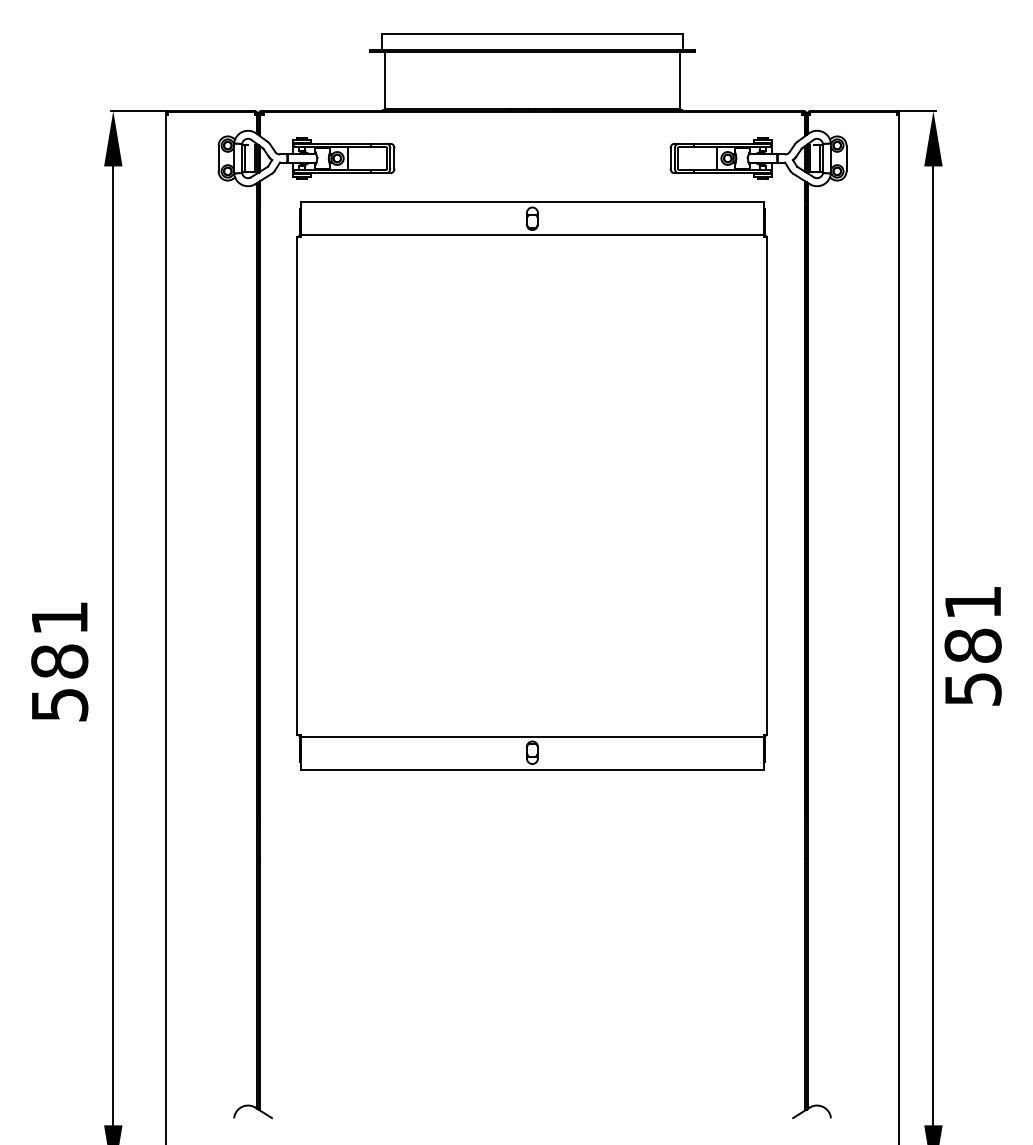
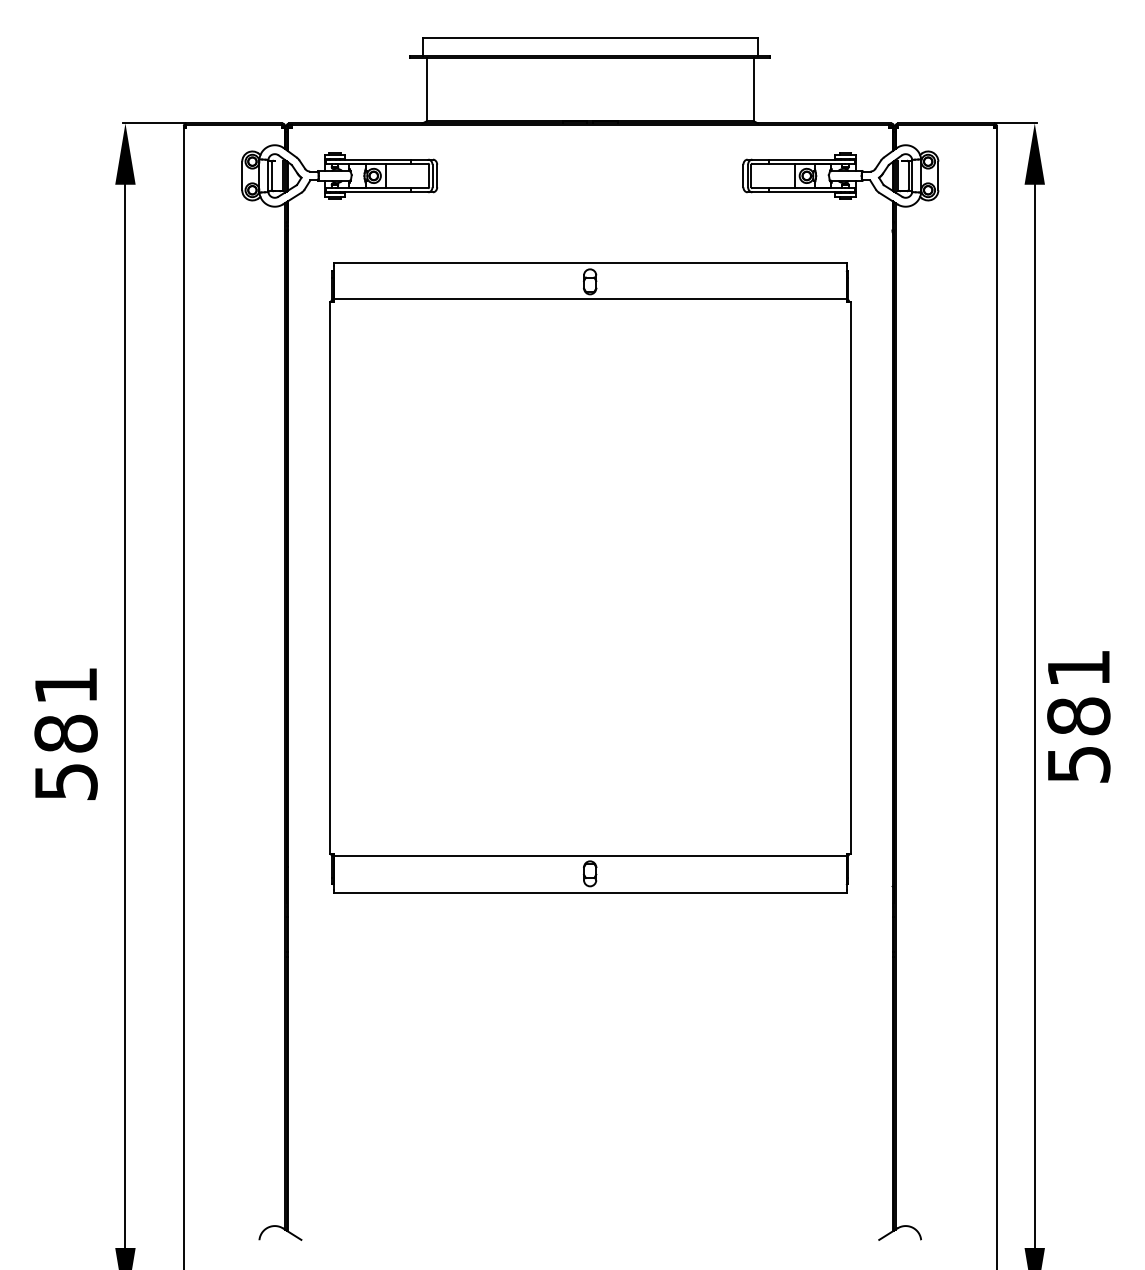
part: (532, 485) -> (590, 577), moved

